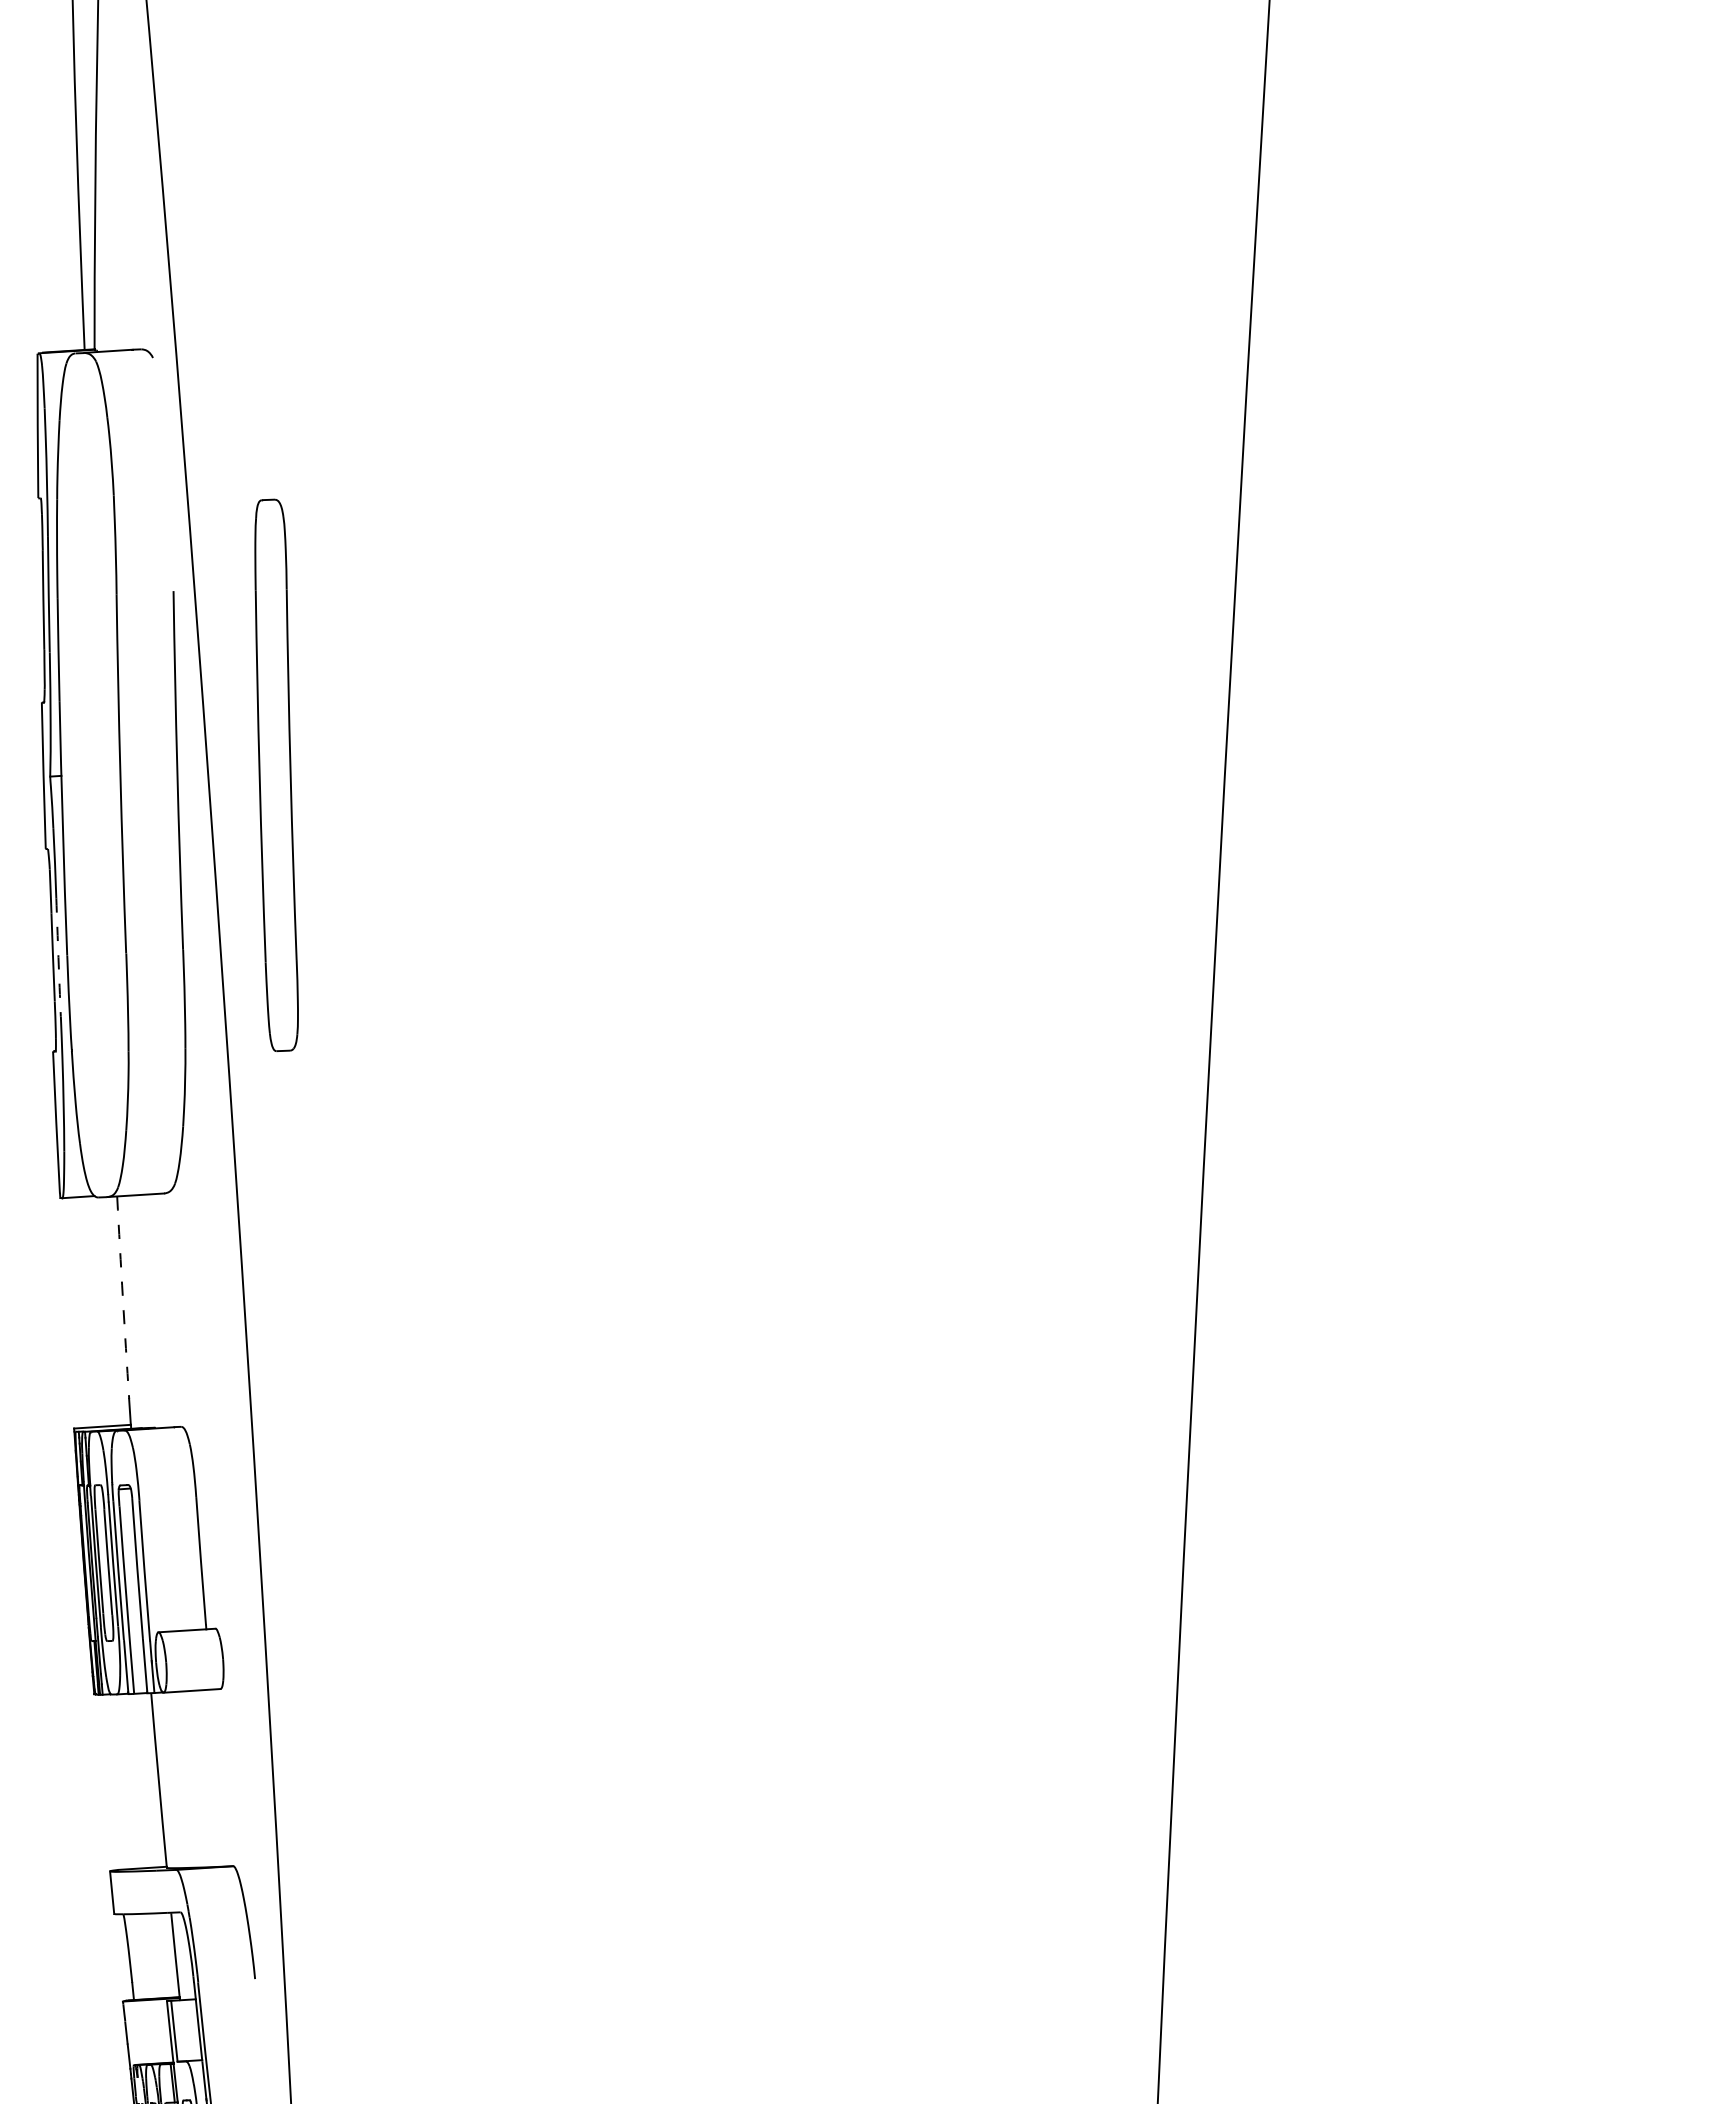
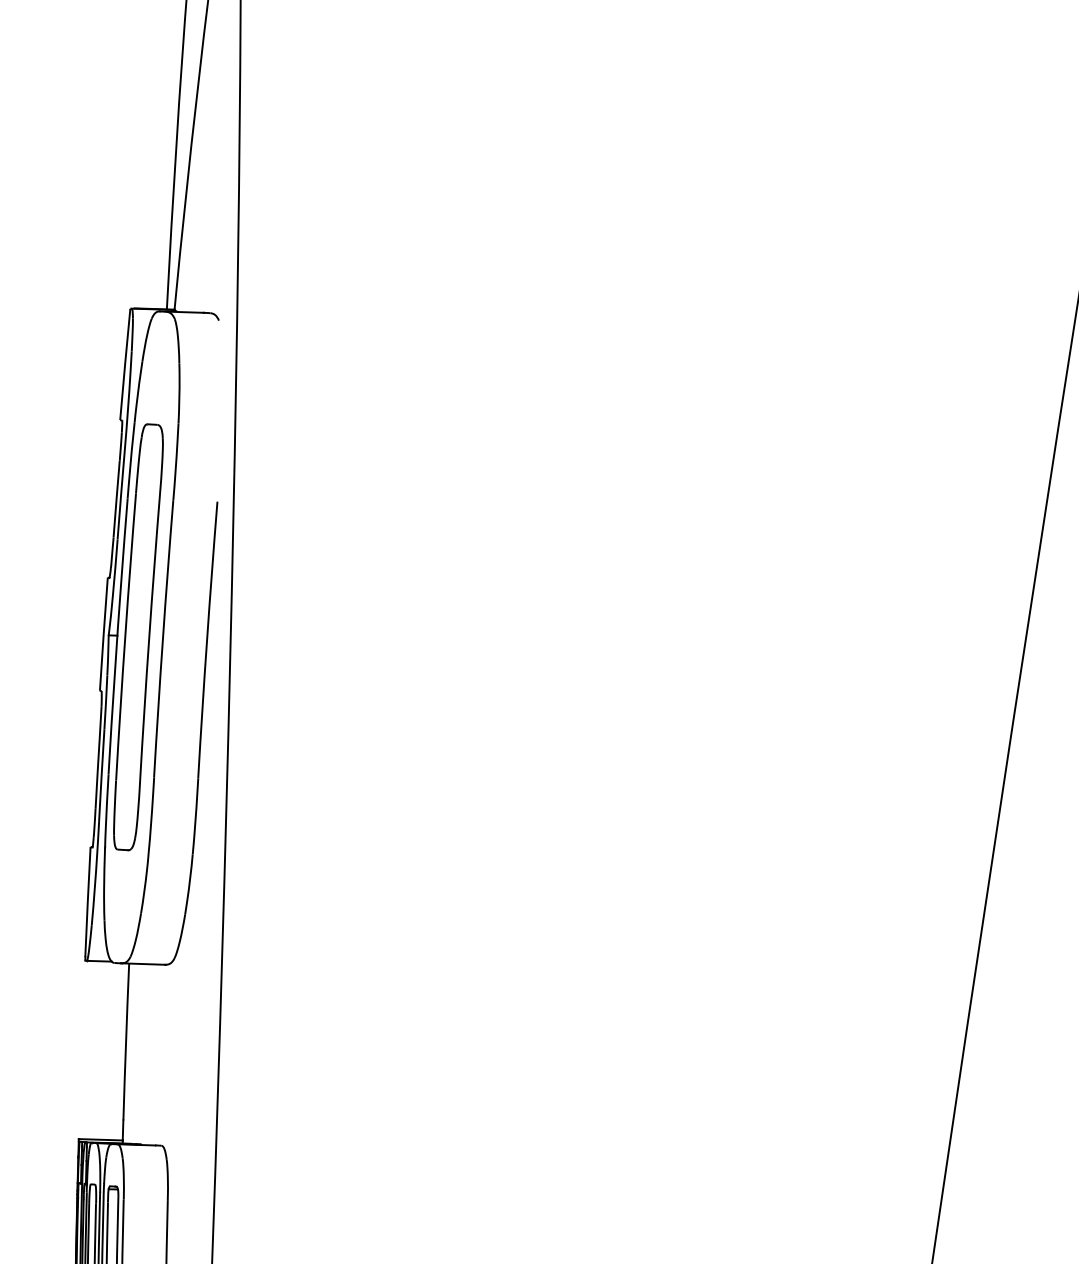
part: (276, 774) -> (138, 636), moved
arc: (58, 957) -> (101, 775), dashed -> solid
arc: (122, 1297) -> (125, 1041), dashed -> solid

